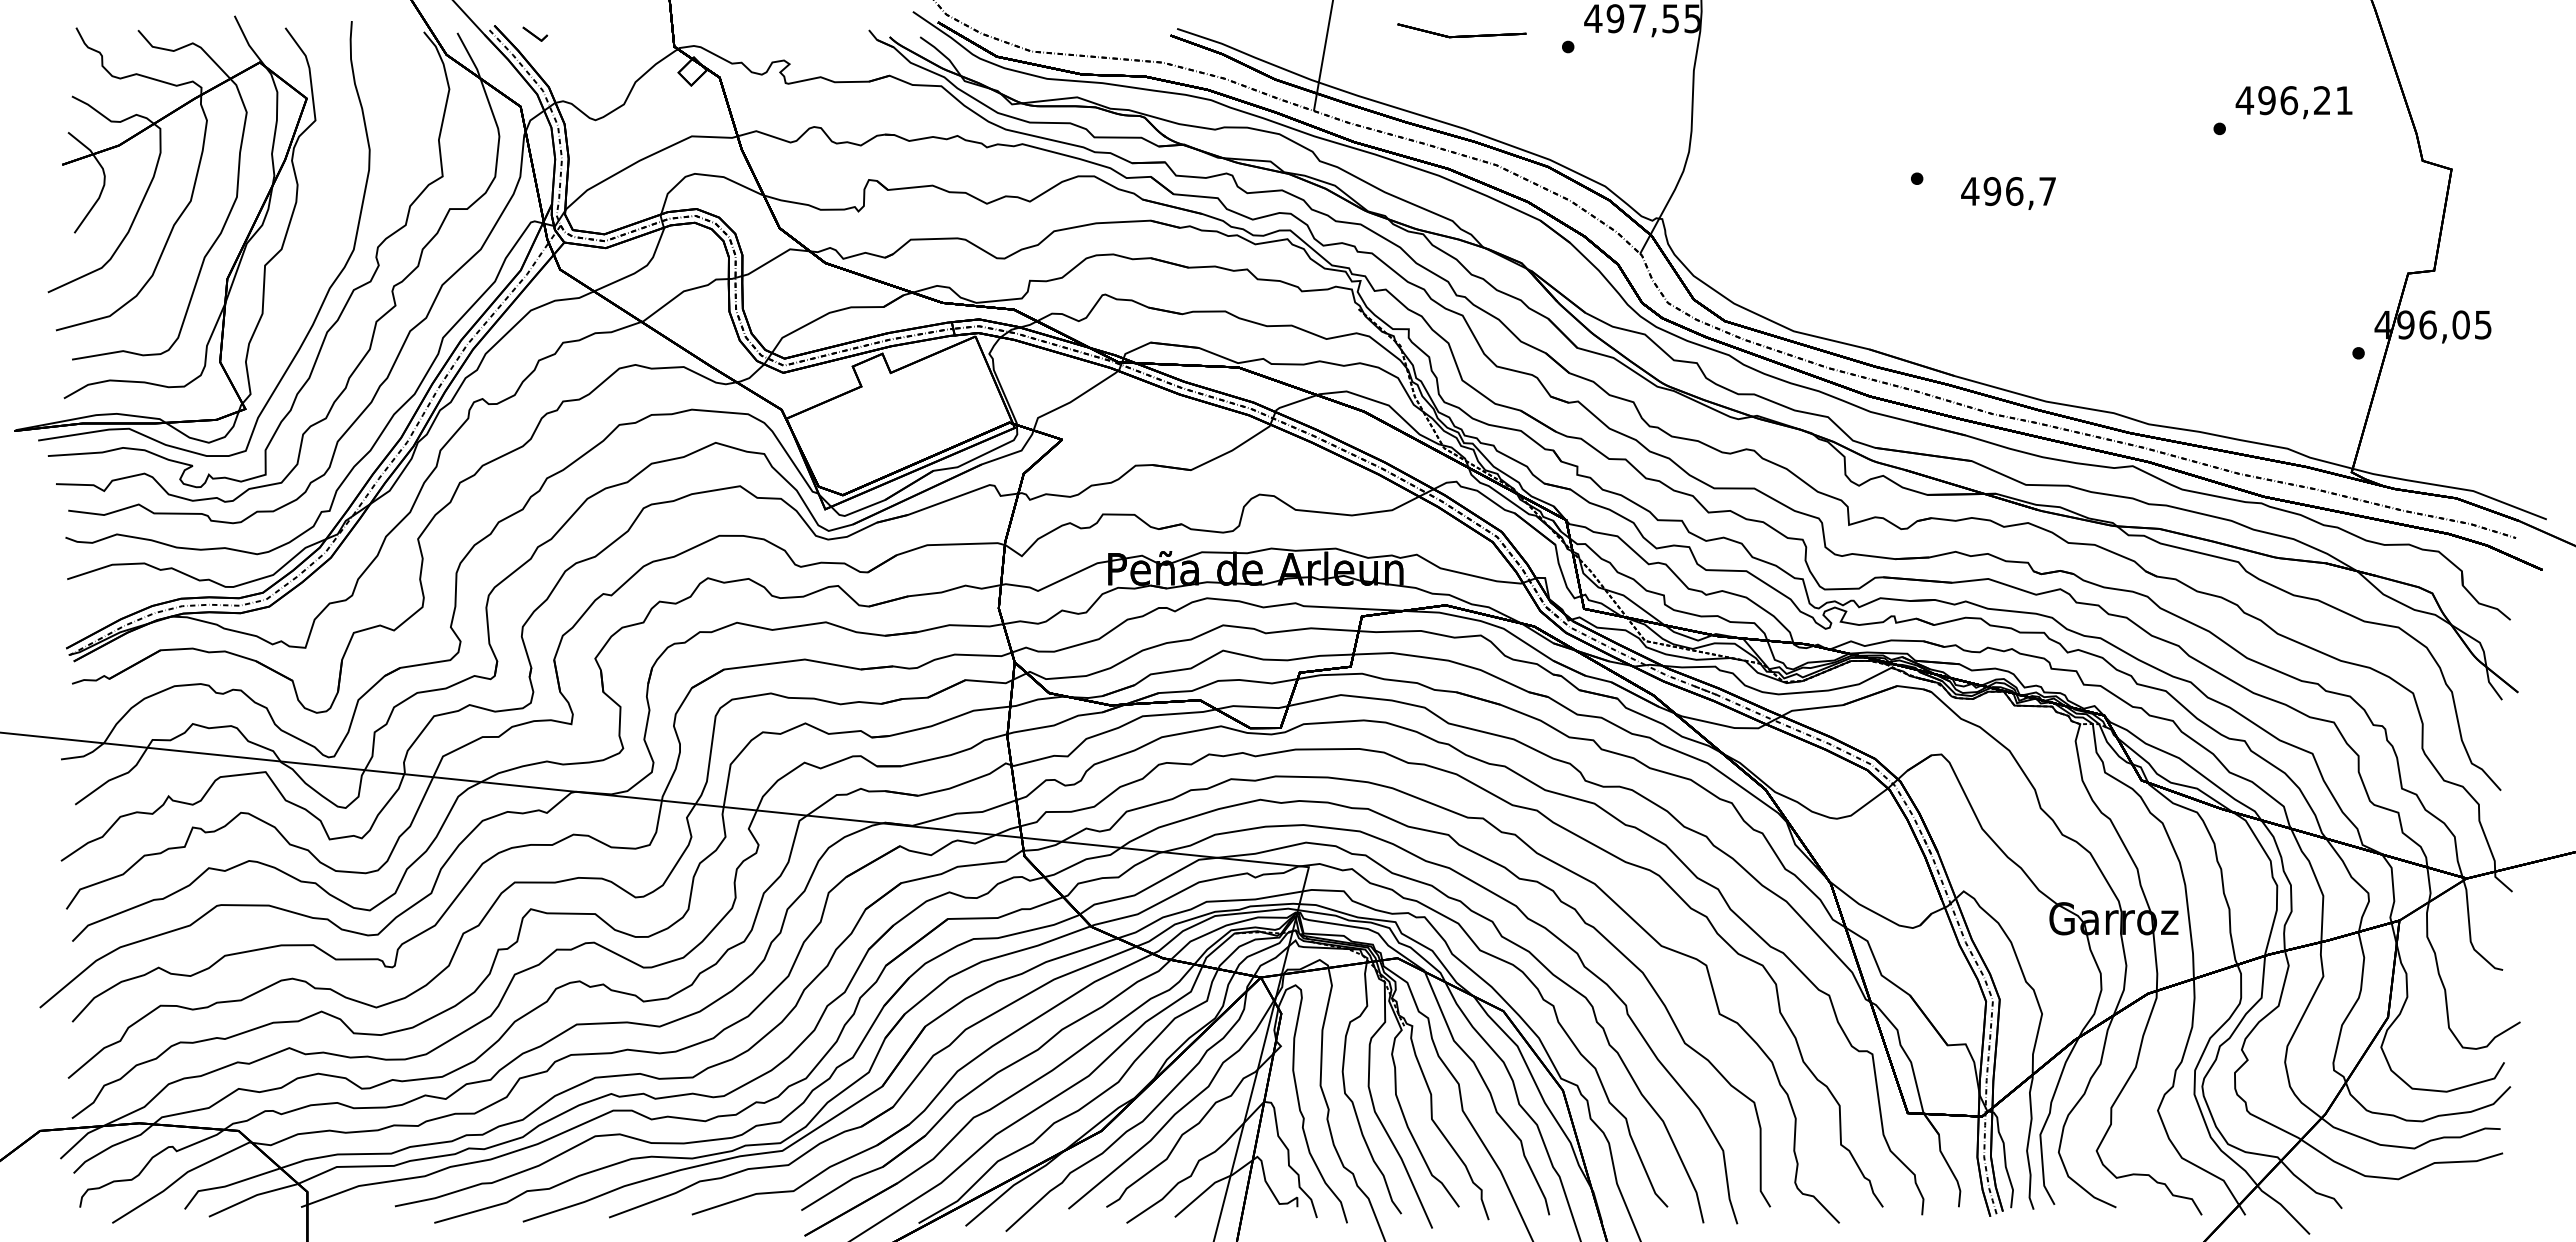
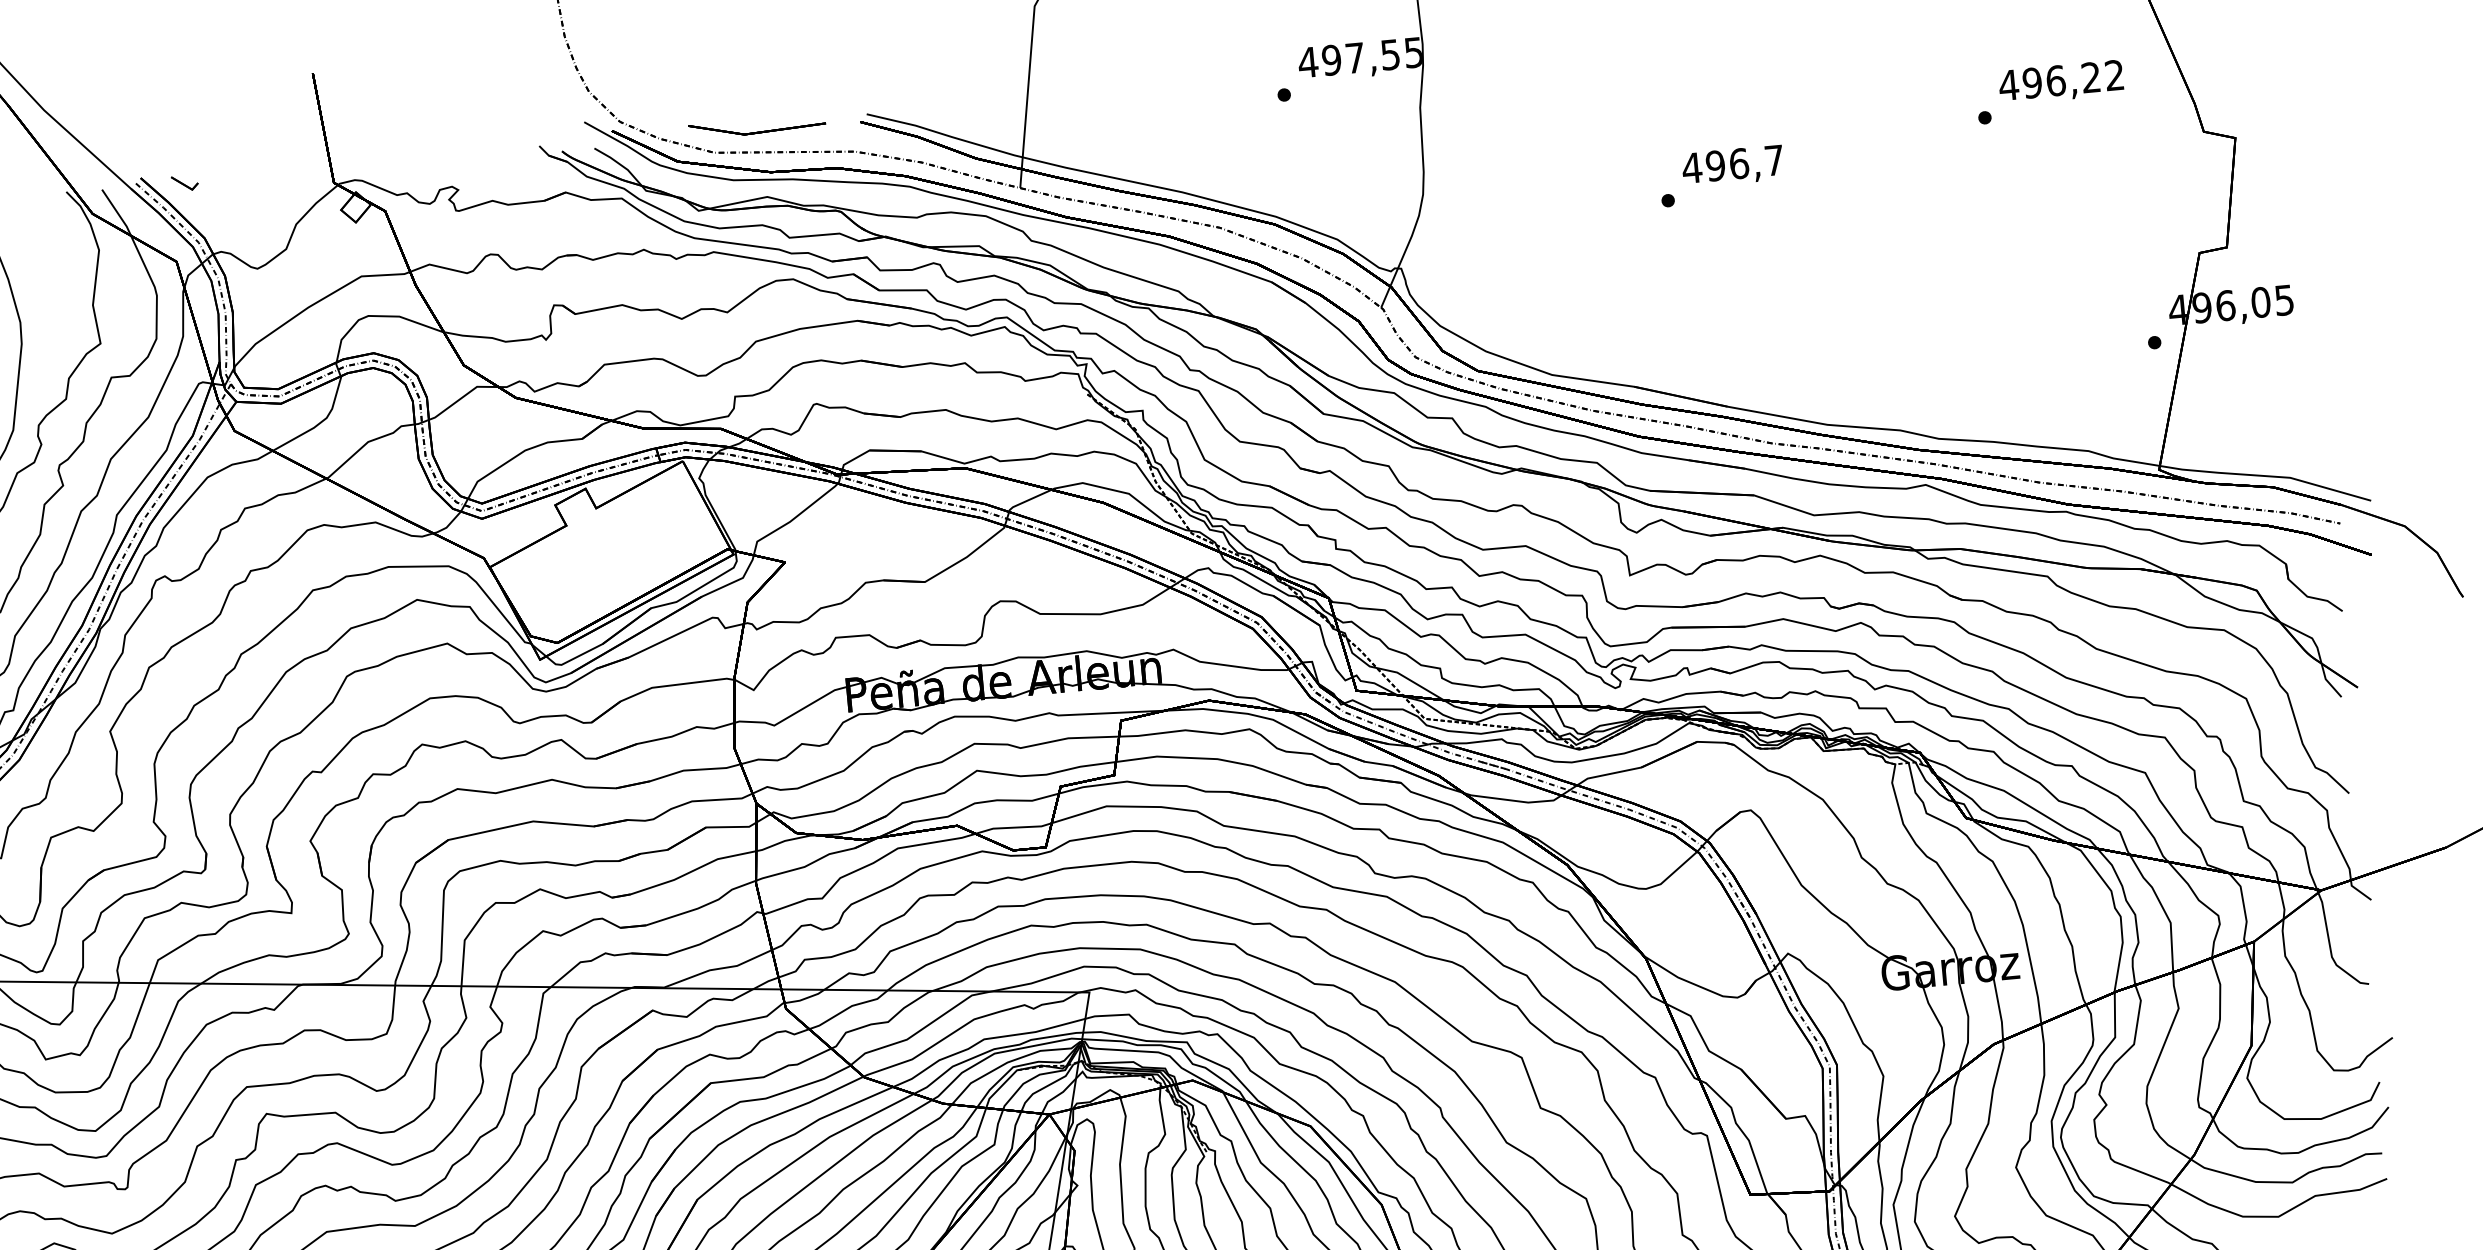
part: (1461, 30) -> (756, 126), moved
text: (2344, 100) -> (2114, 75), 496,21 -> 496,22
text: (2008, 193) -> (1732, 166), moved

